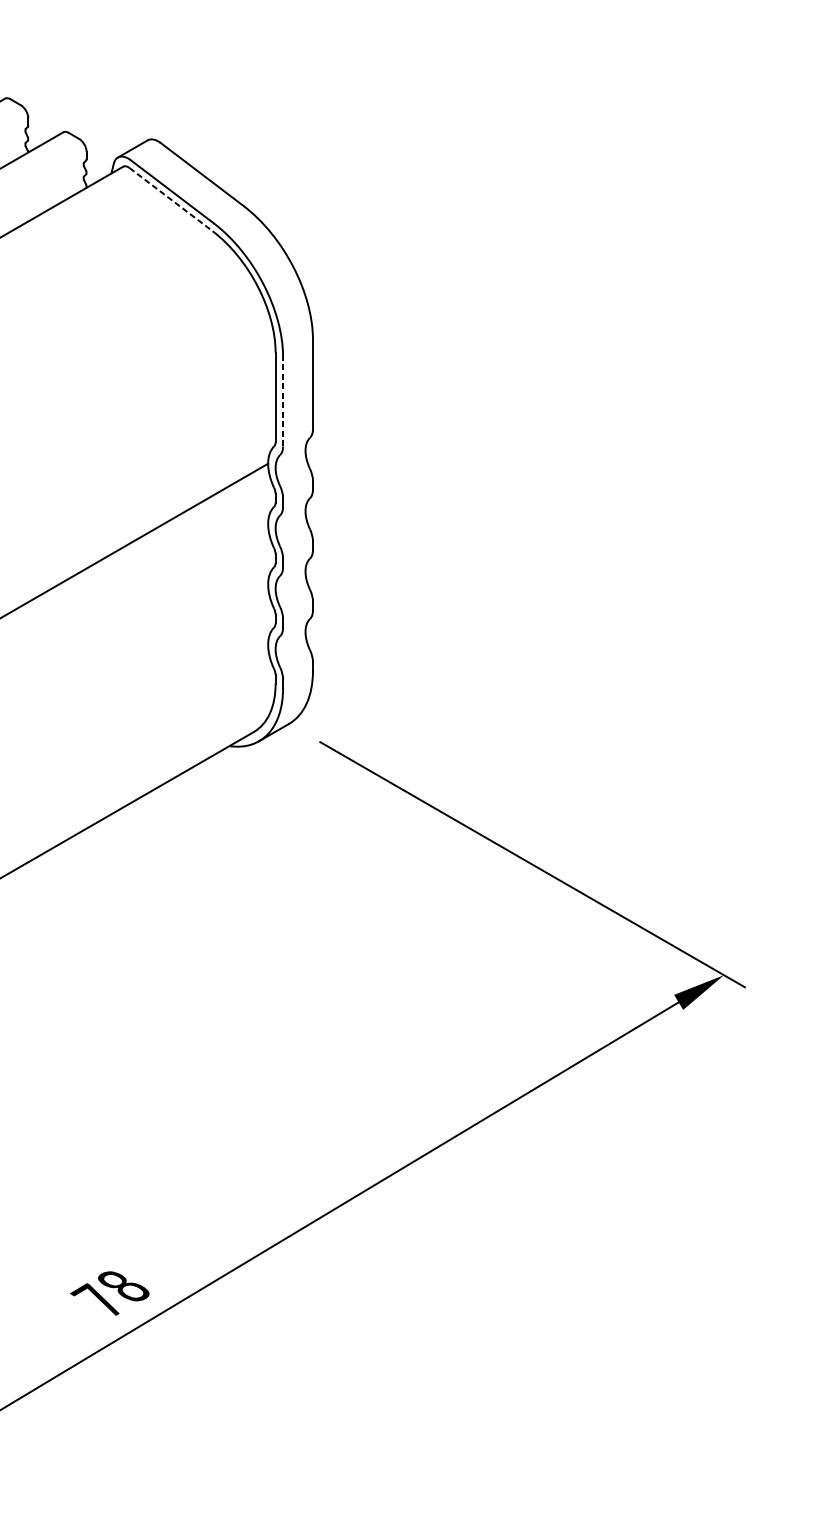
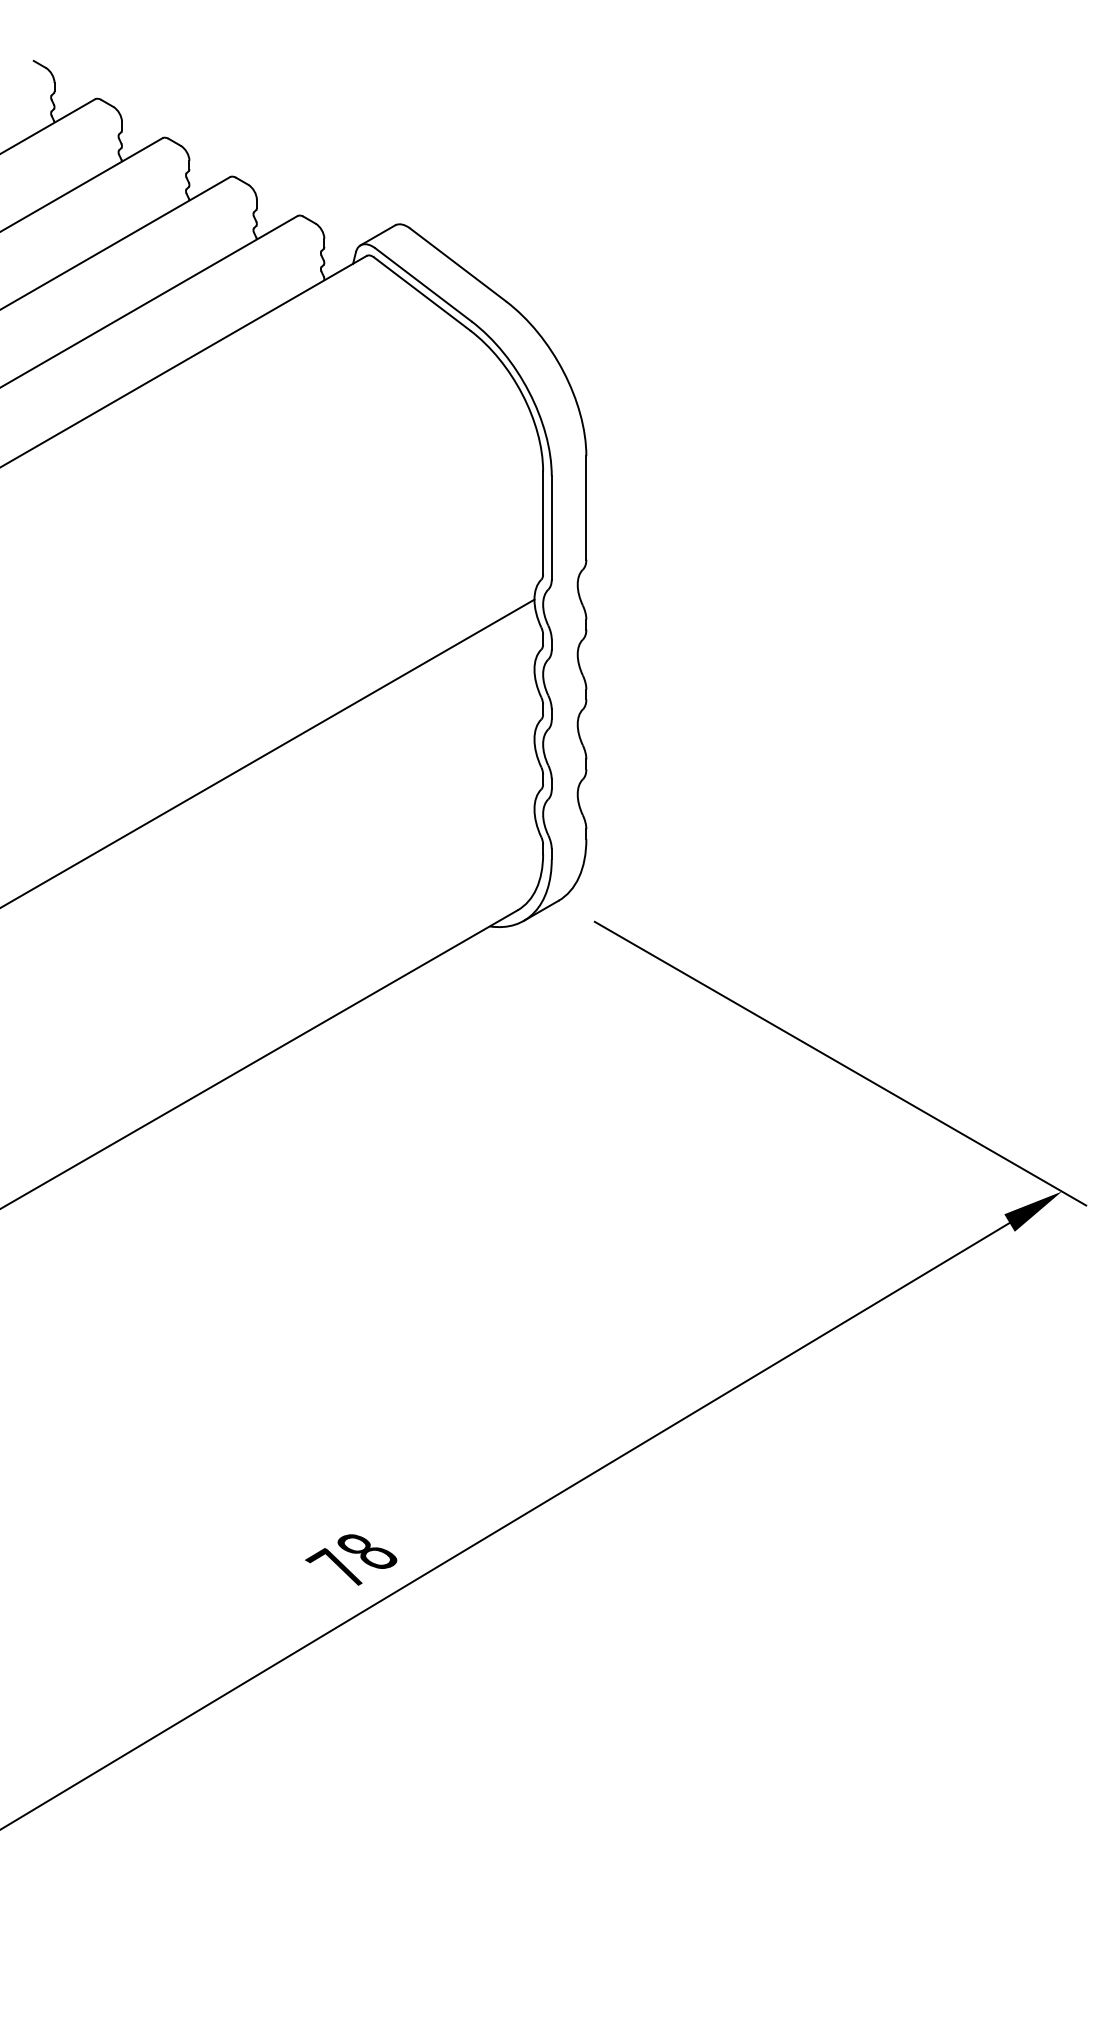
line: (171, 200) -> (422, 294), dashed -> solid
line: (282, 401) -> (551, 527), dashed -> solid

